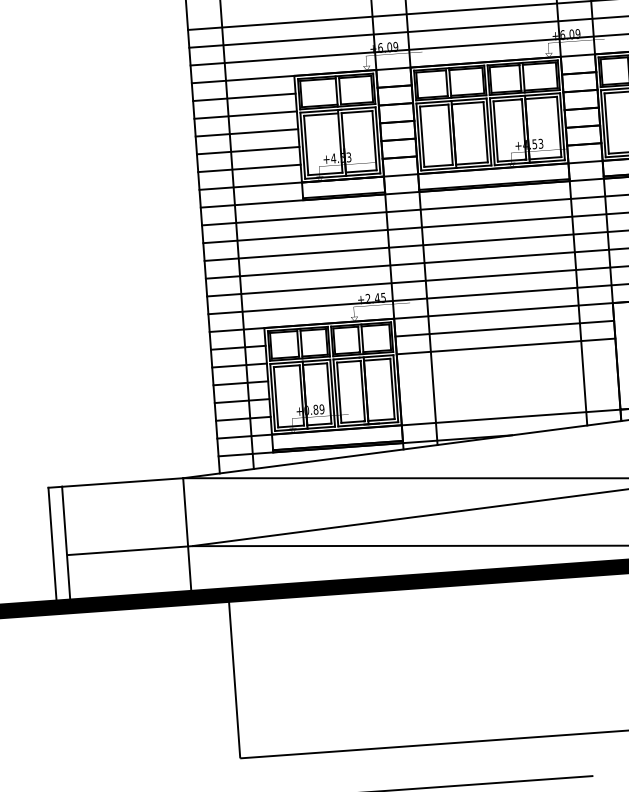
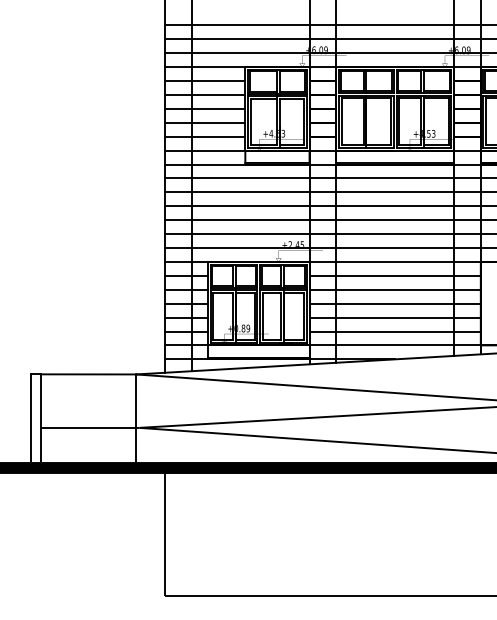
line: (506, 364) -> (394, 303), added
line: (507, 381) -> (394, 317), added
line: (508, 399) -> (394, 331), added

